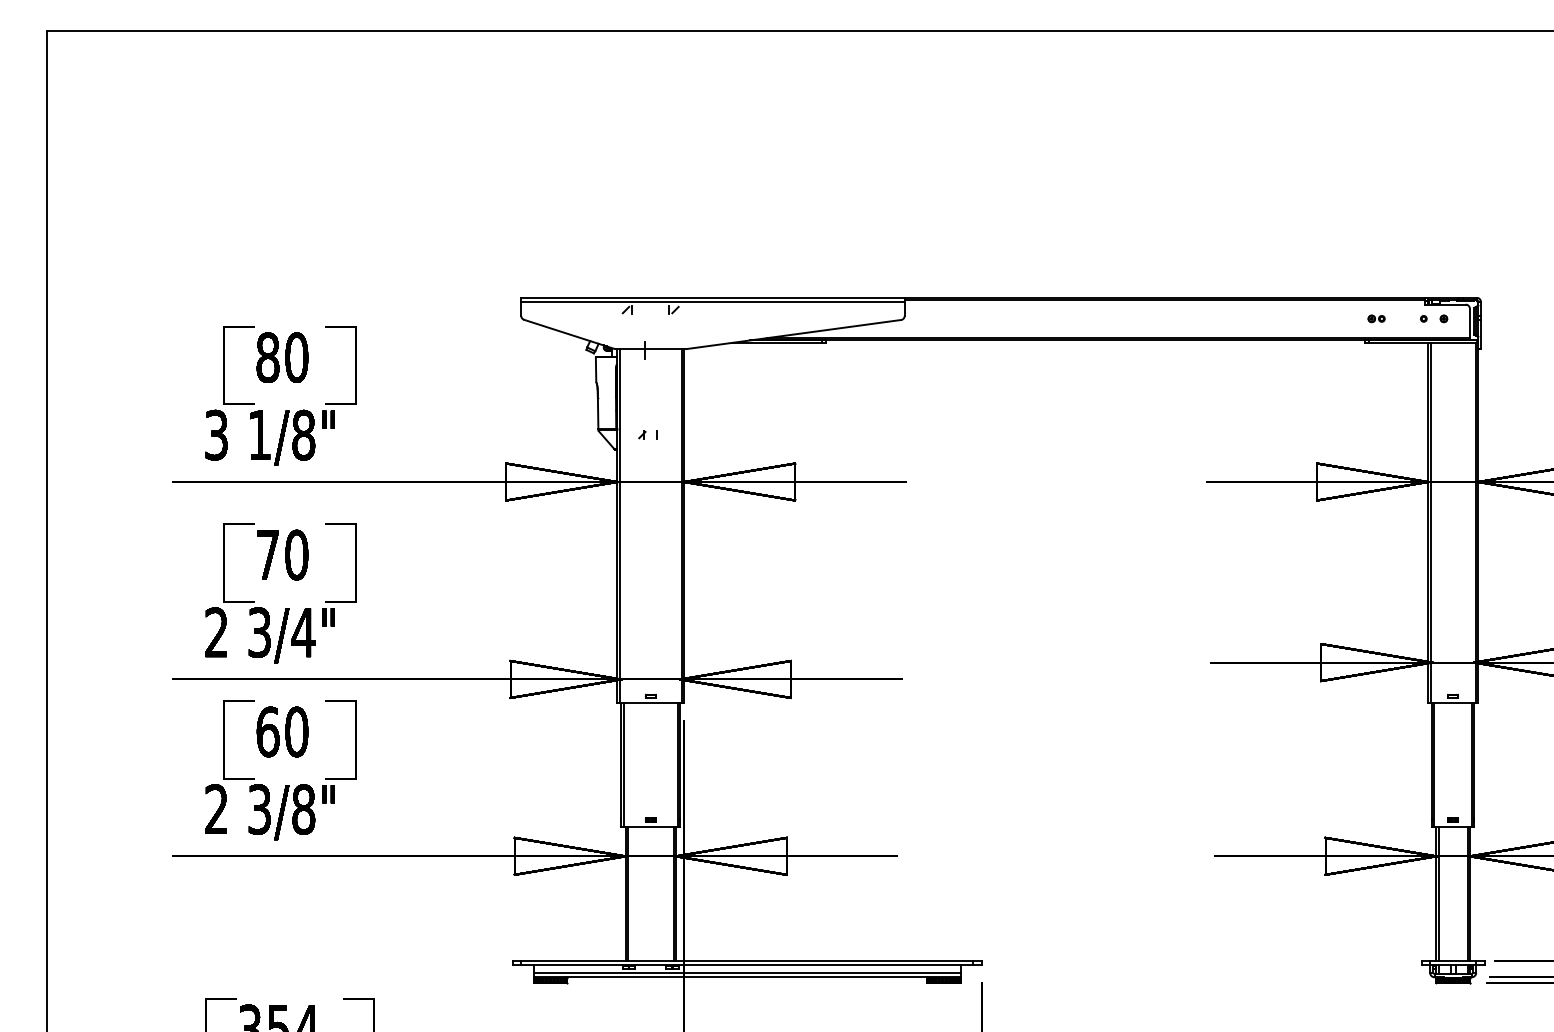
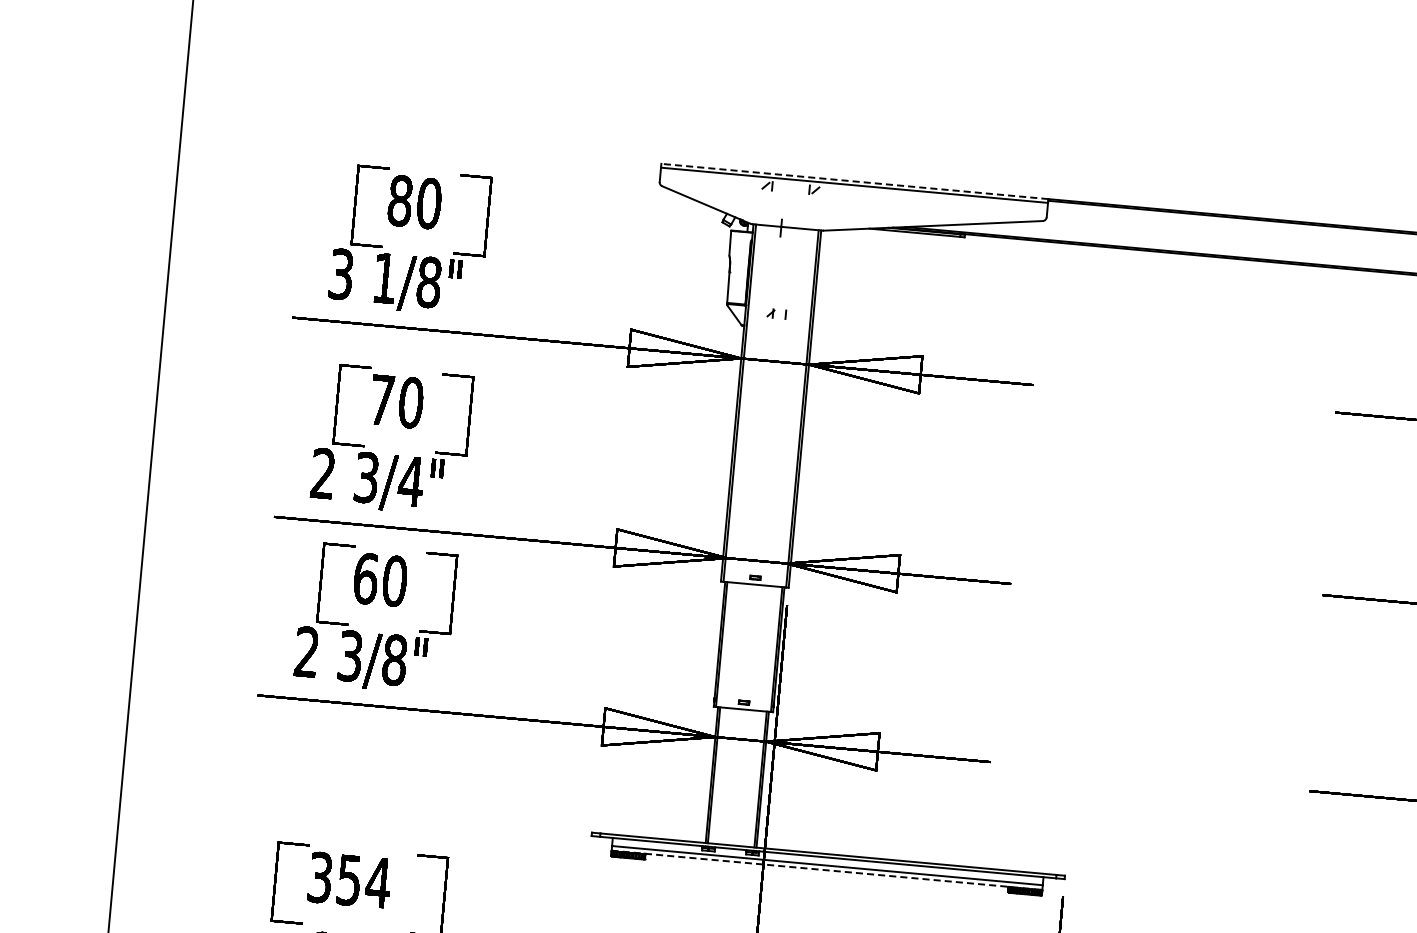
line: (713, 297) -> (855, 181), solid -> dashed
line: (747, 977) -> (827, 870), solid -> dashed

